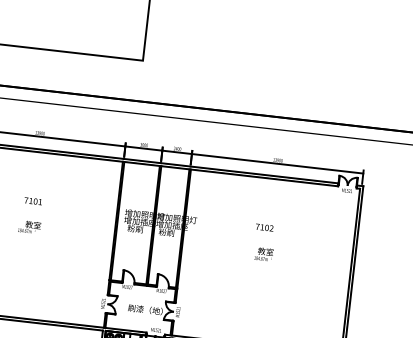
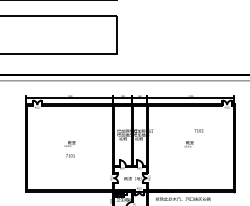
text: (33, 200) -> (70, 155), moved
text: (263, 226) -> (198, 130), moved

